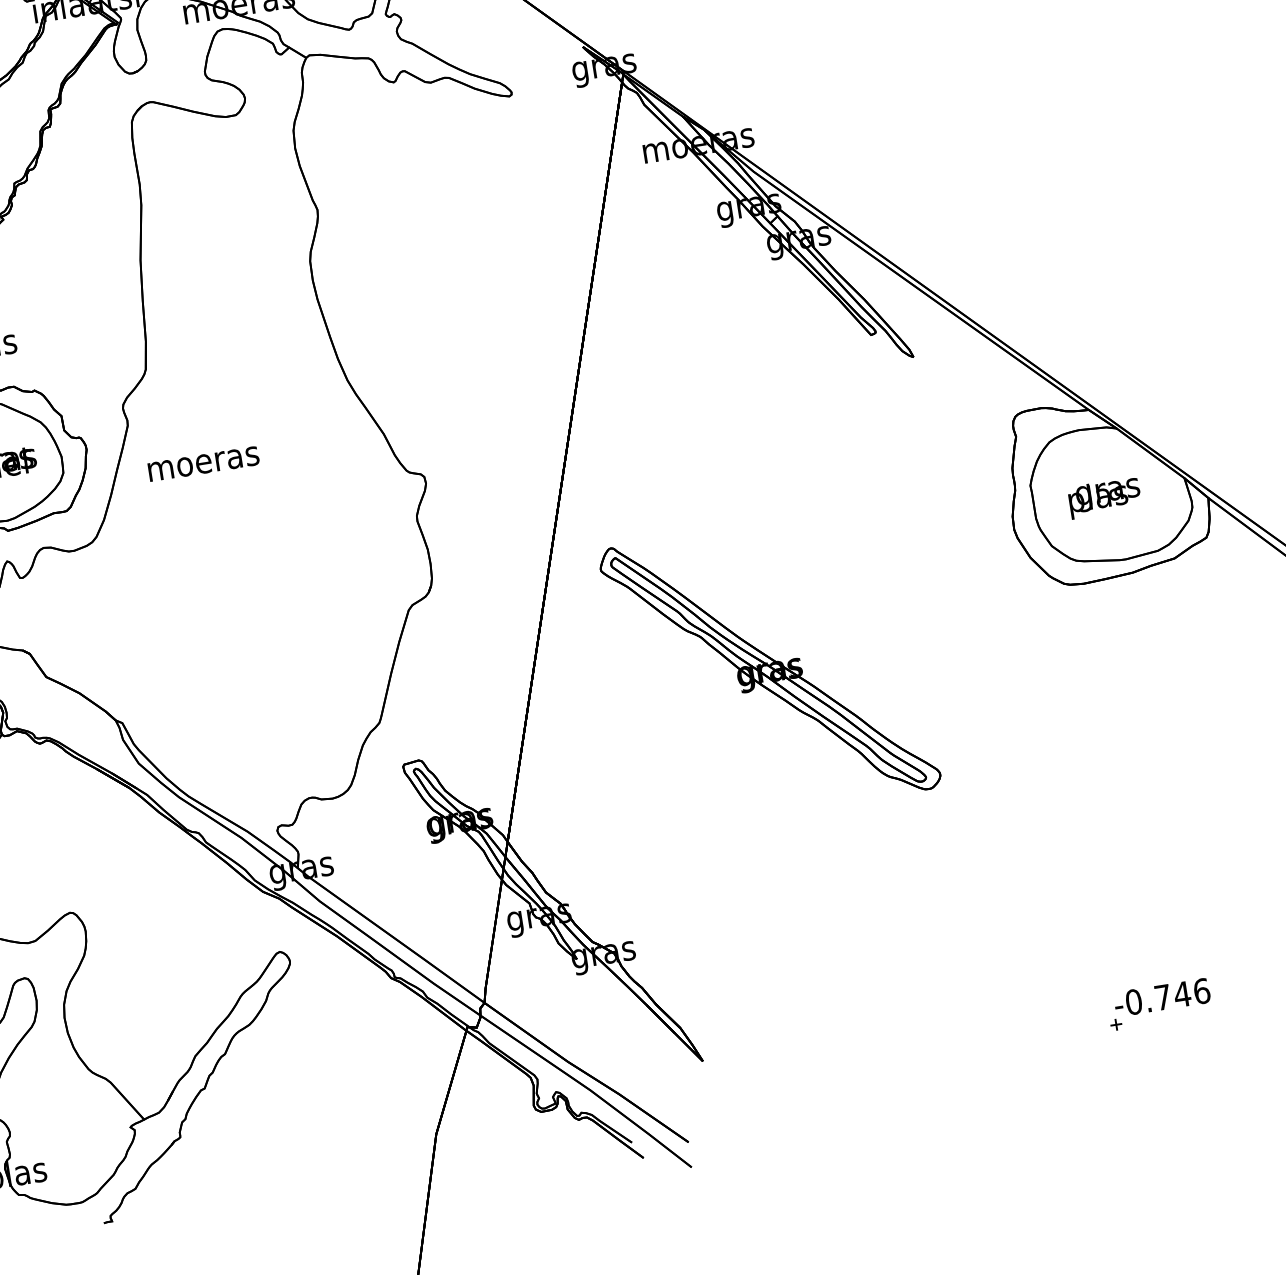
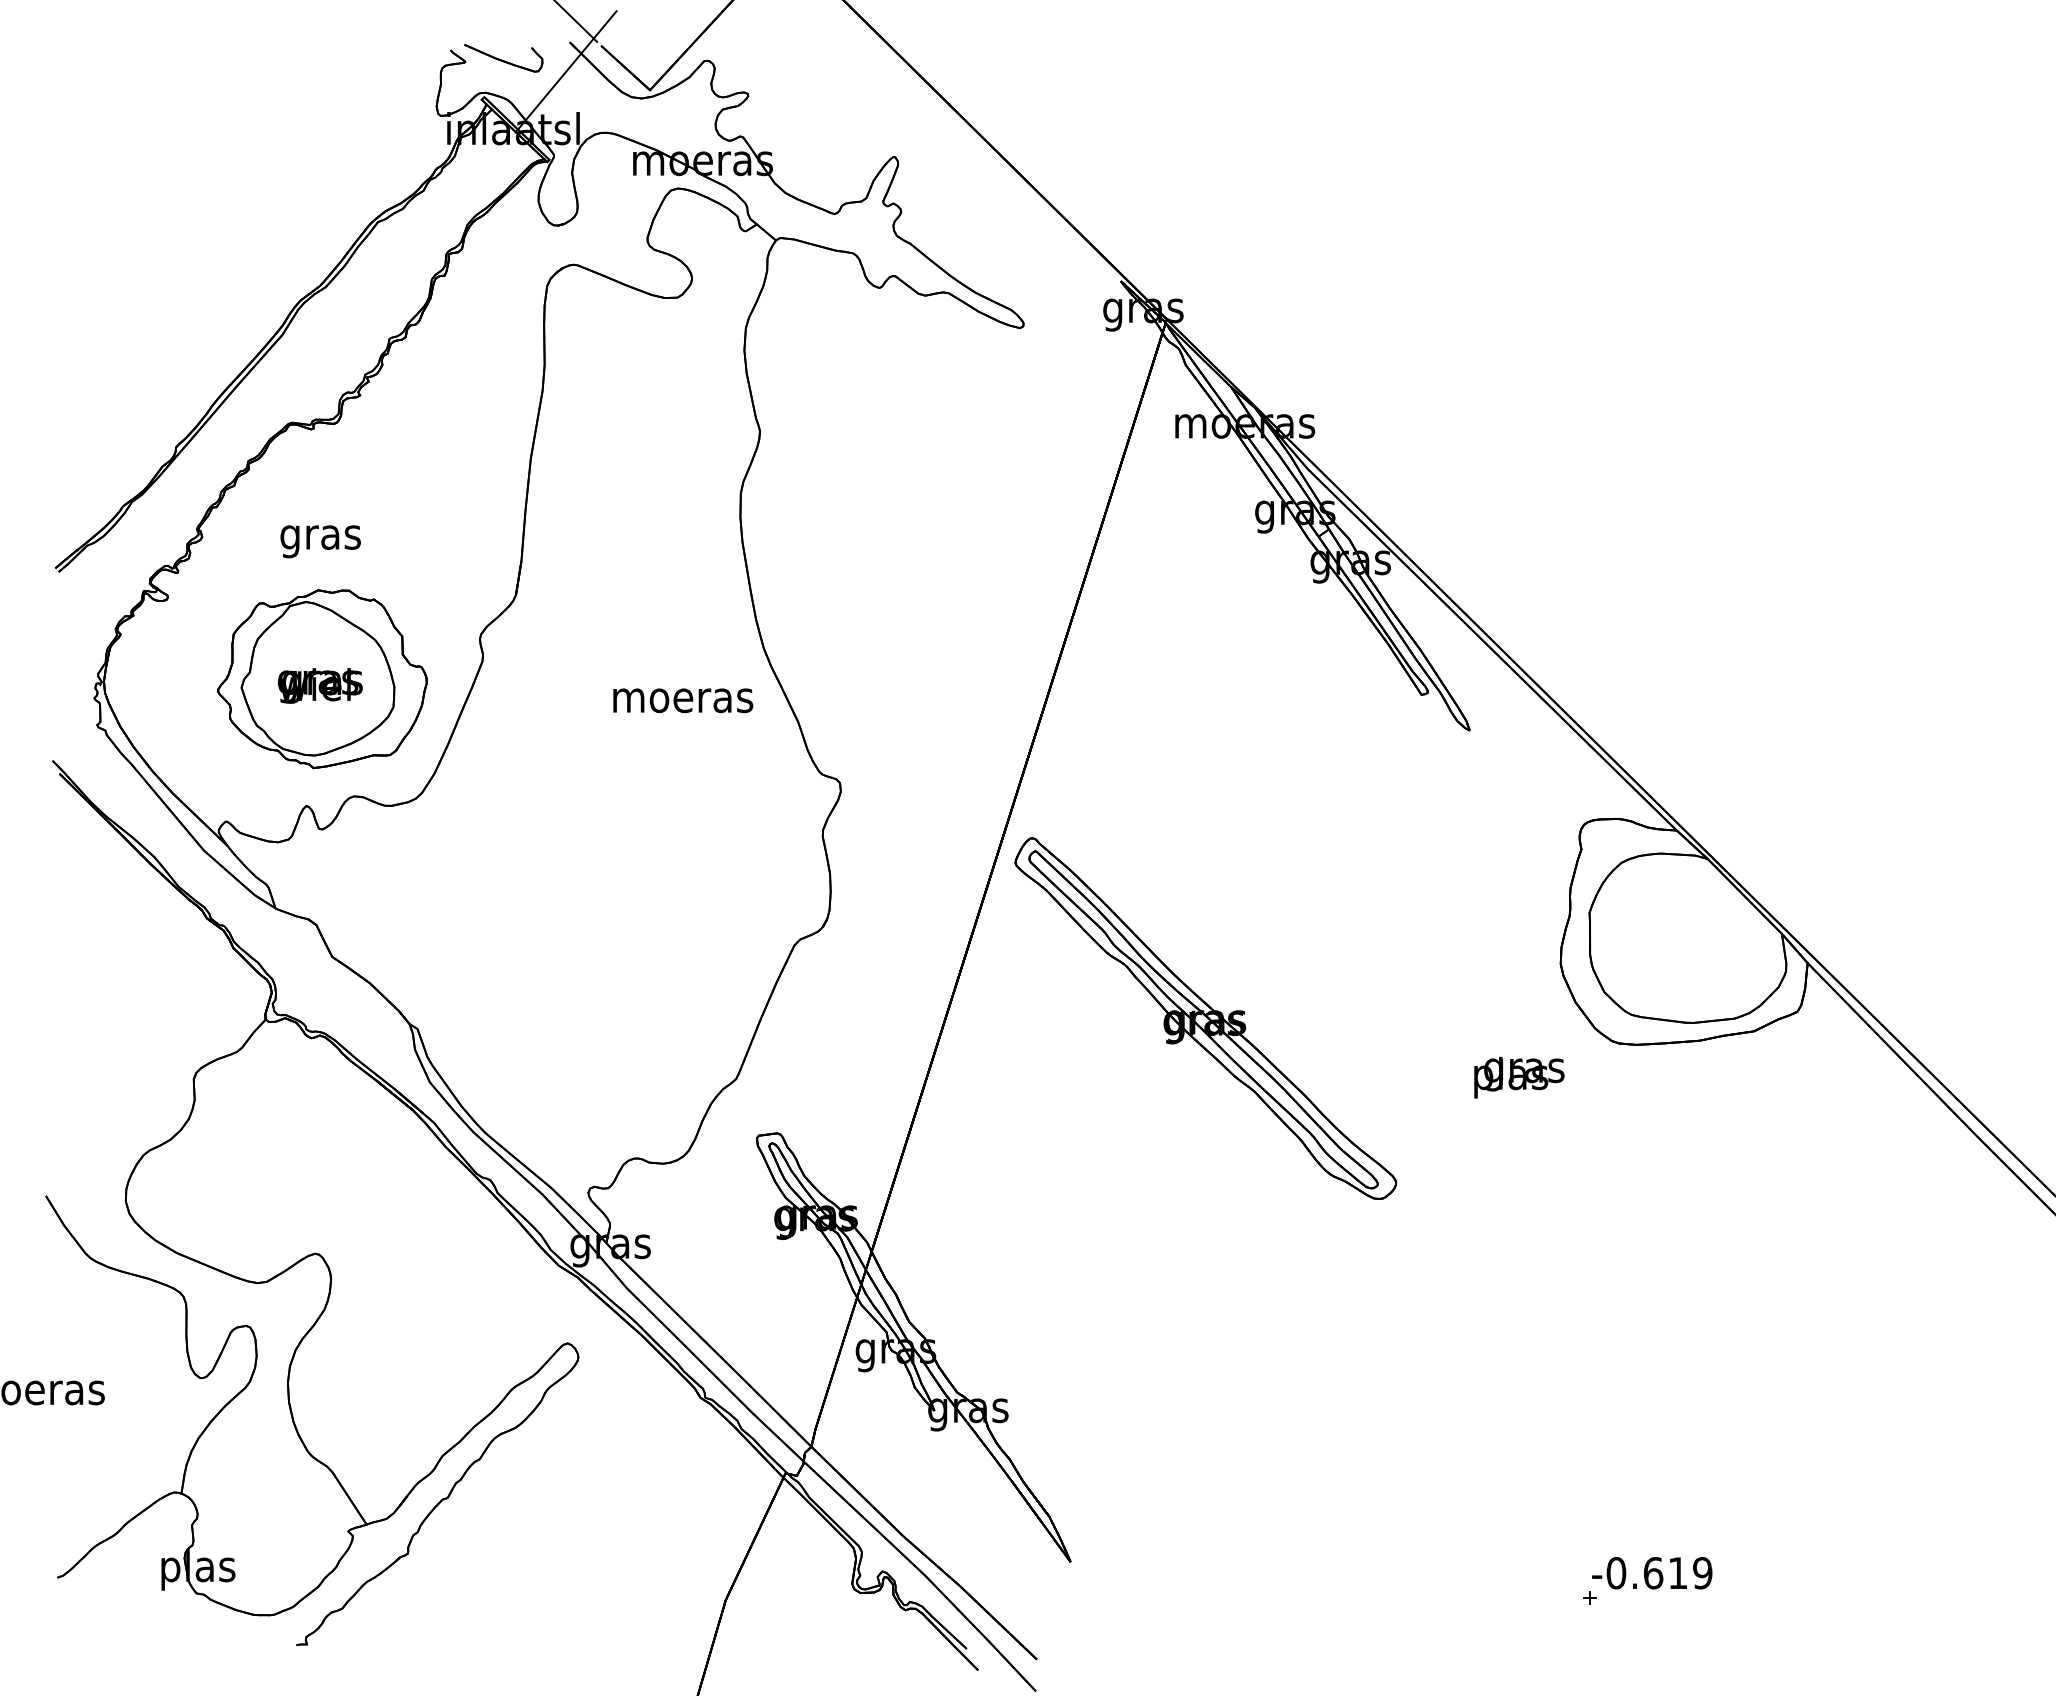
text: (203, 463) -> (683, 700), moved
text: (1104, 497) -> (1519, 1077), moved
part: (769, 668) -> (1205, 1018), moved
text: (1182, 994) -> (1678, 1573), -0.746 -> -0.619

